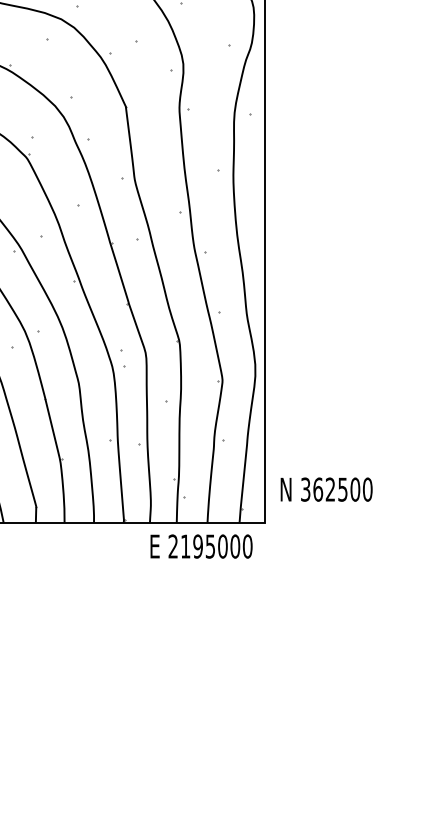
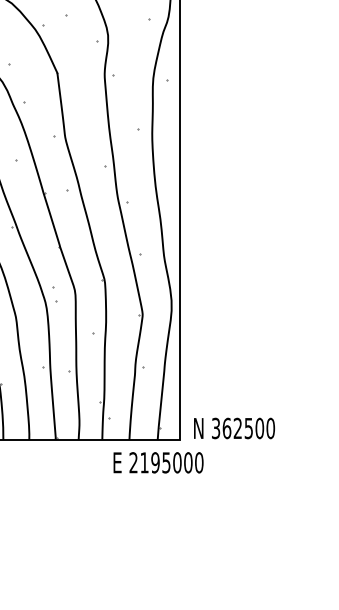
text: (326, 489) -> (234, 428), moved
text: (201, 546) -> (158, 462), moved

